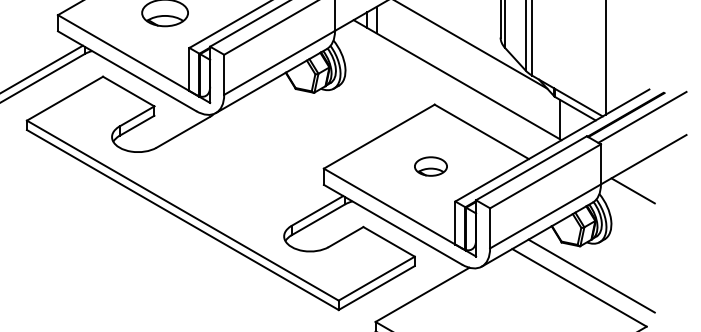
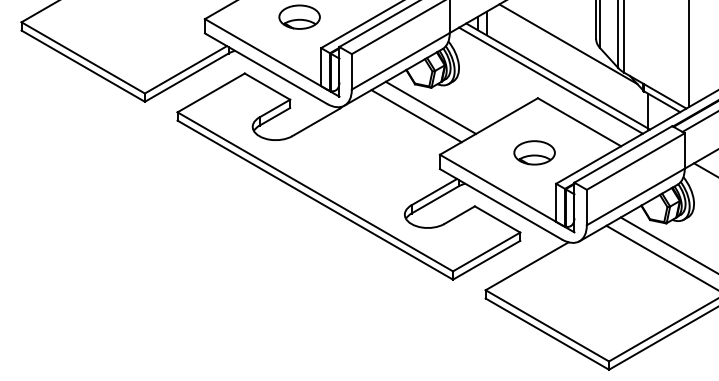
line: (448, 84) -> (550, 80), added
line: (313, 115) -> (430, 107), added
line: (297, 125) -> (416, 116), added
part: (430, 166) -> (534, 152), size x1.43

